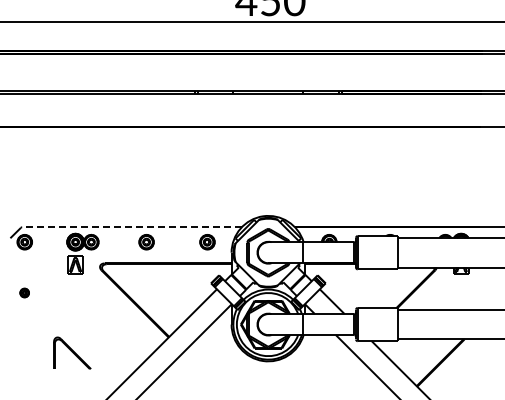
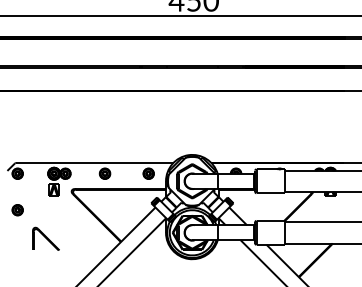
line: (131, 227) -> (94, 163), dashed -> solid
part: (24, 292) -> (17, 209), size x1.67
part: (72, 352) -> (46, 238), moved

